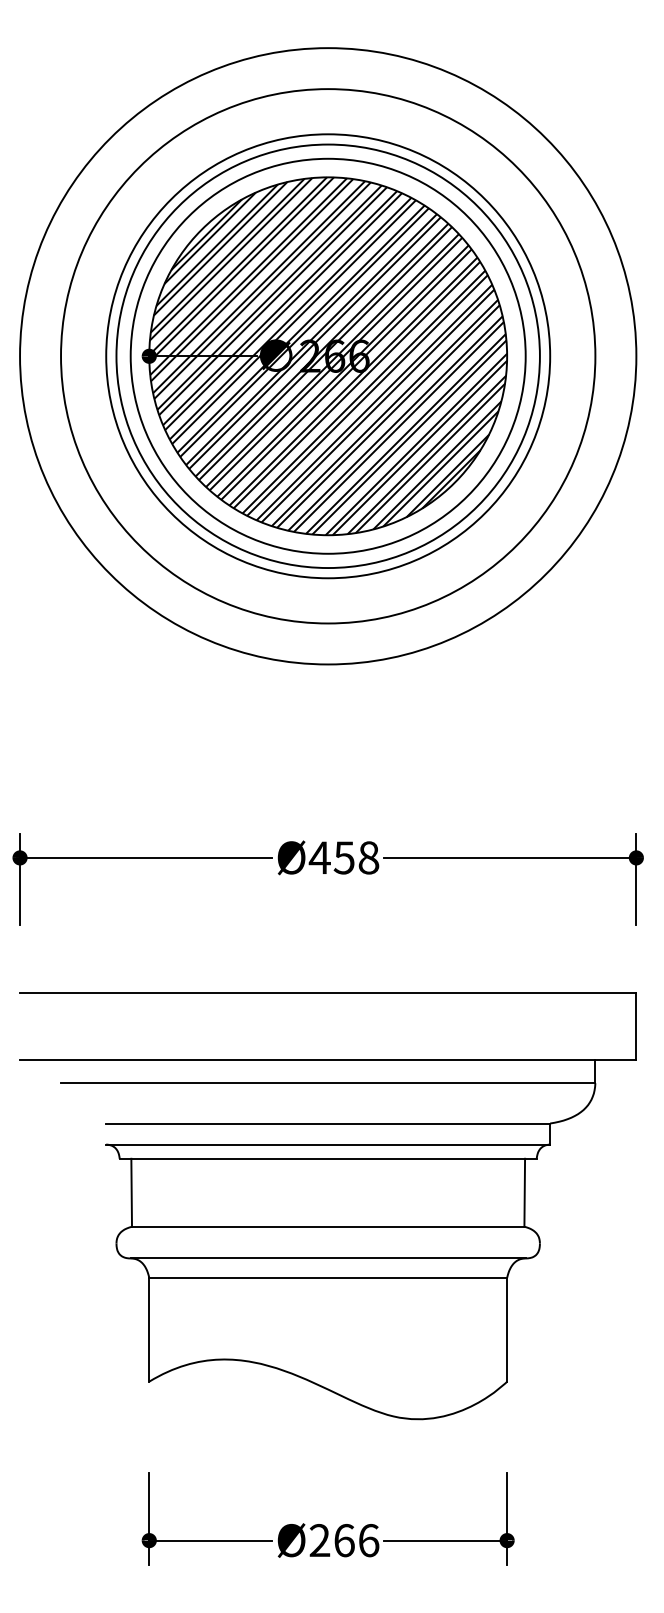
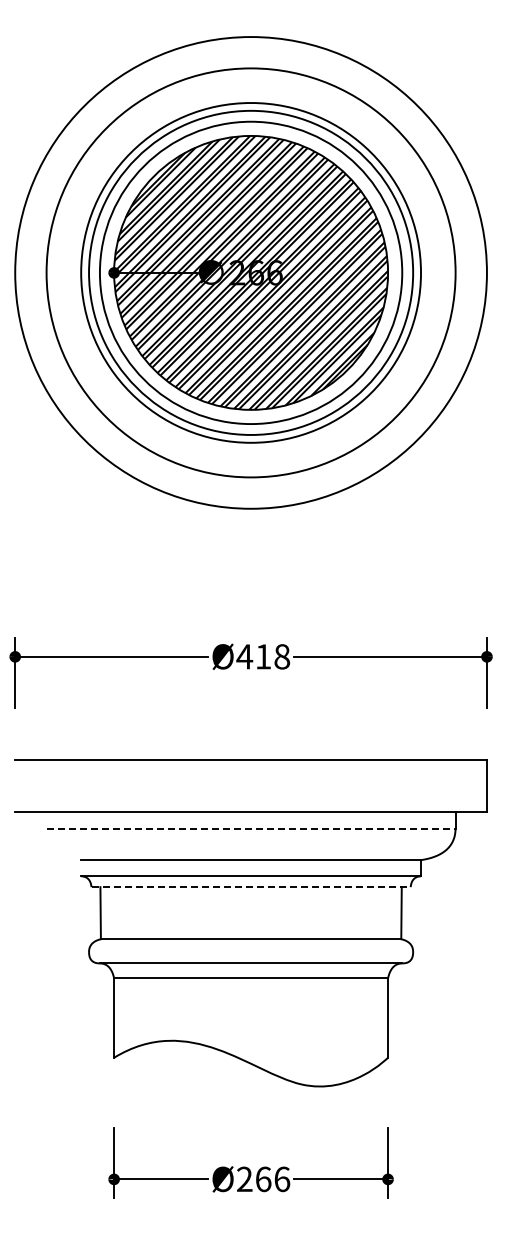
text: (344, 857) -> (263, 656), Ø458 -> Ø418
line: (328, 1083) -> (251, 829), solid -> dashed
line: (328, 1159) -> (251, 887), solid -> dashed

